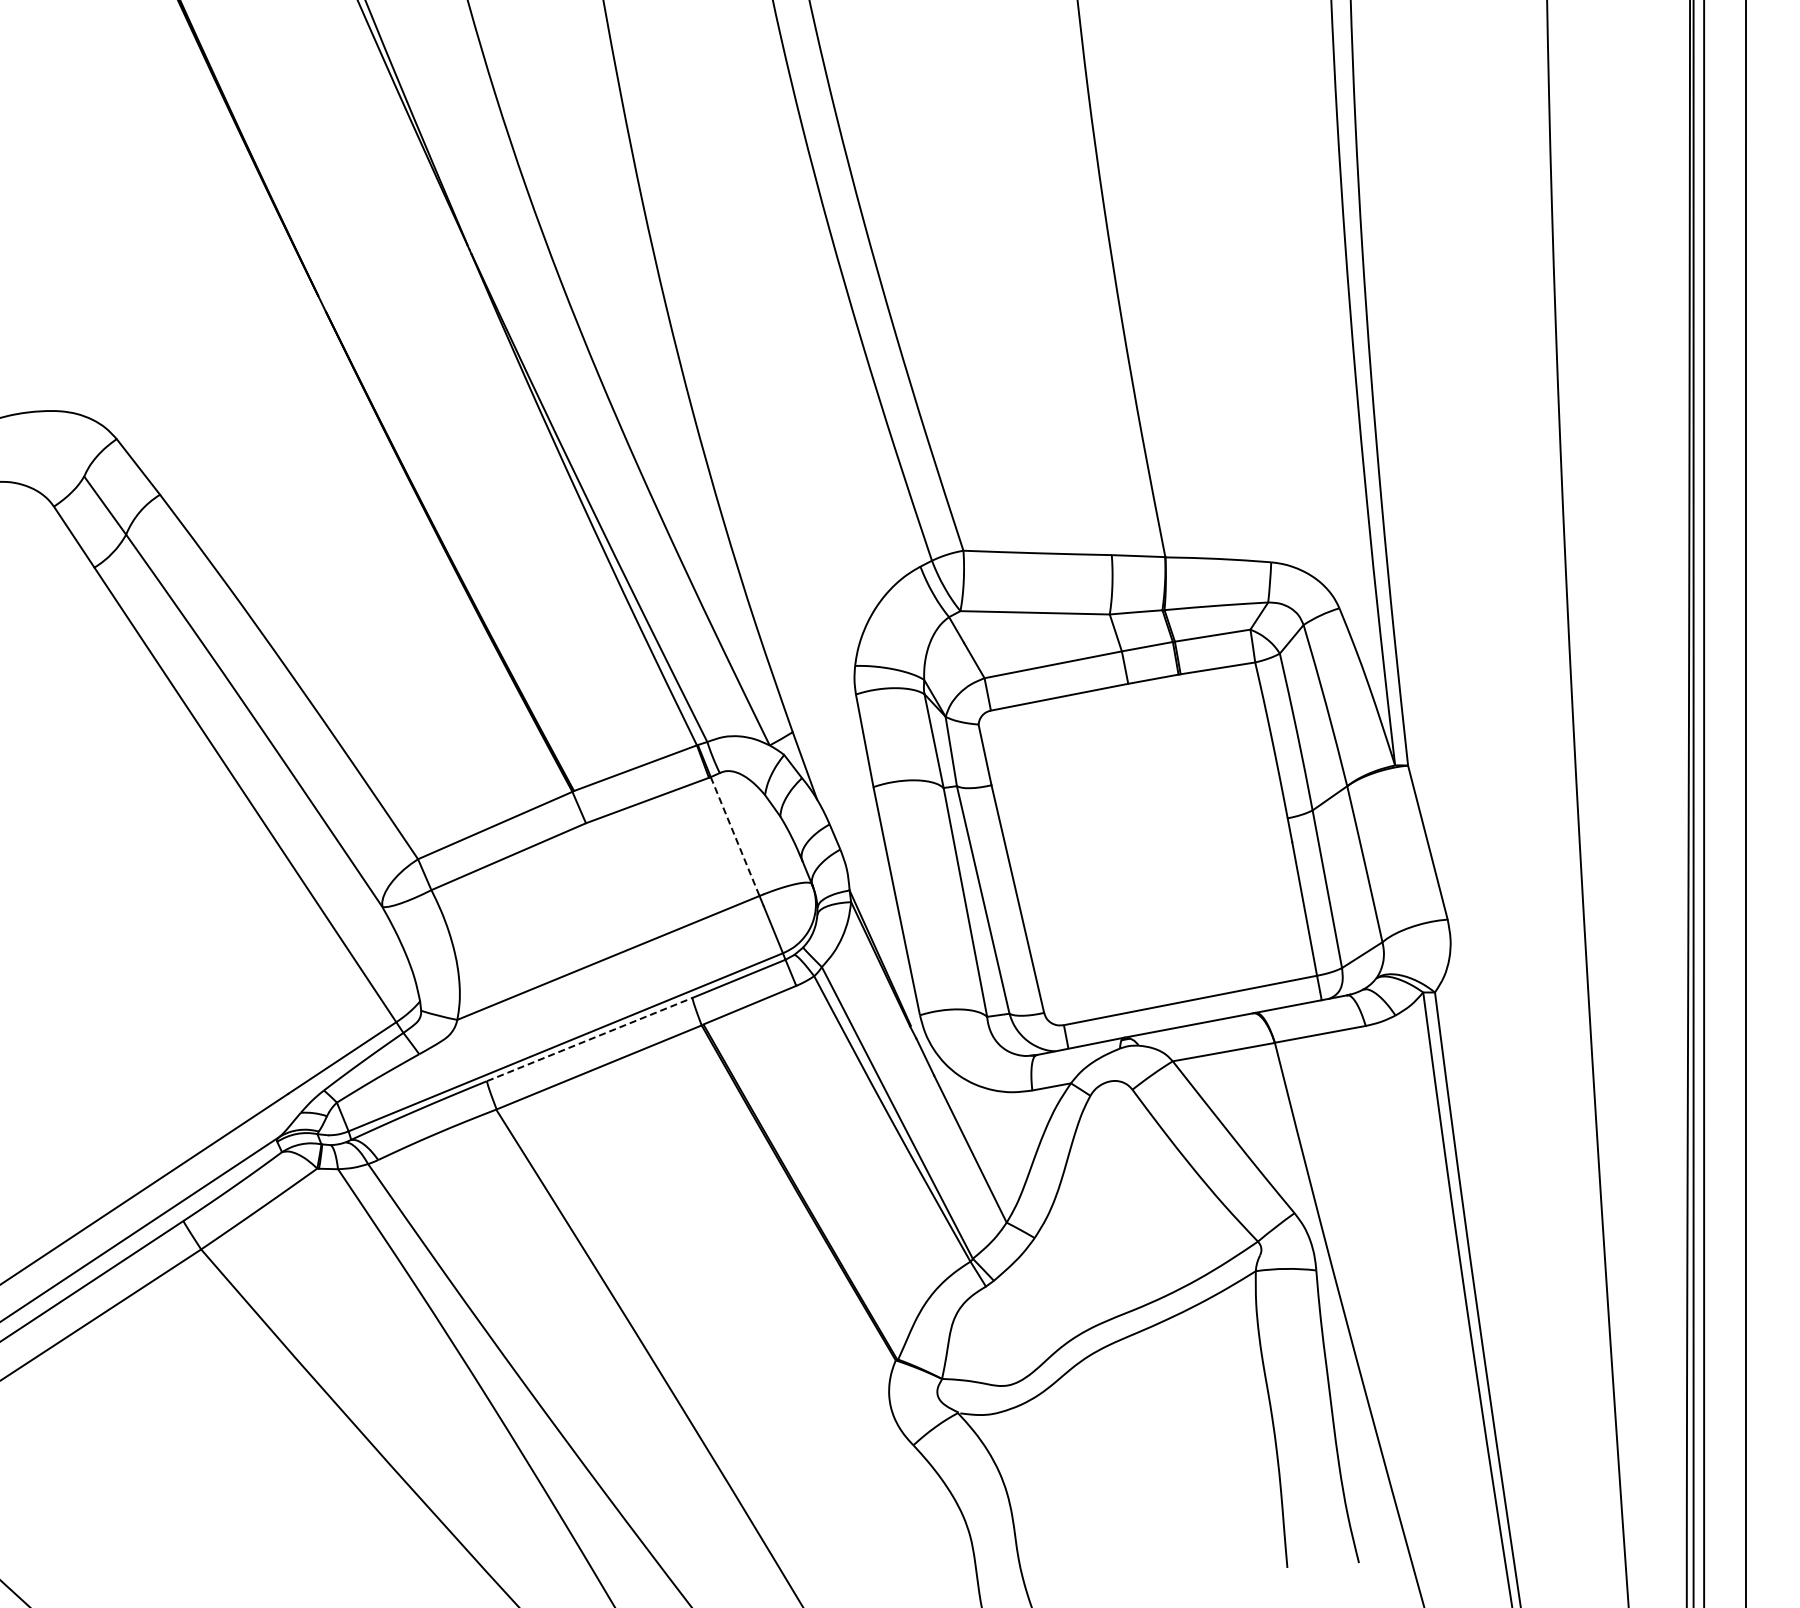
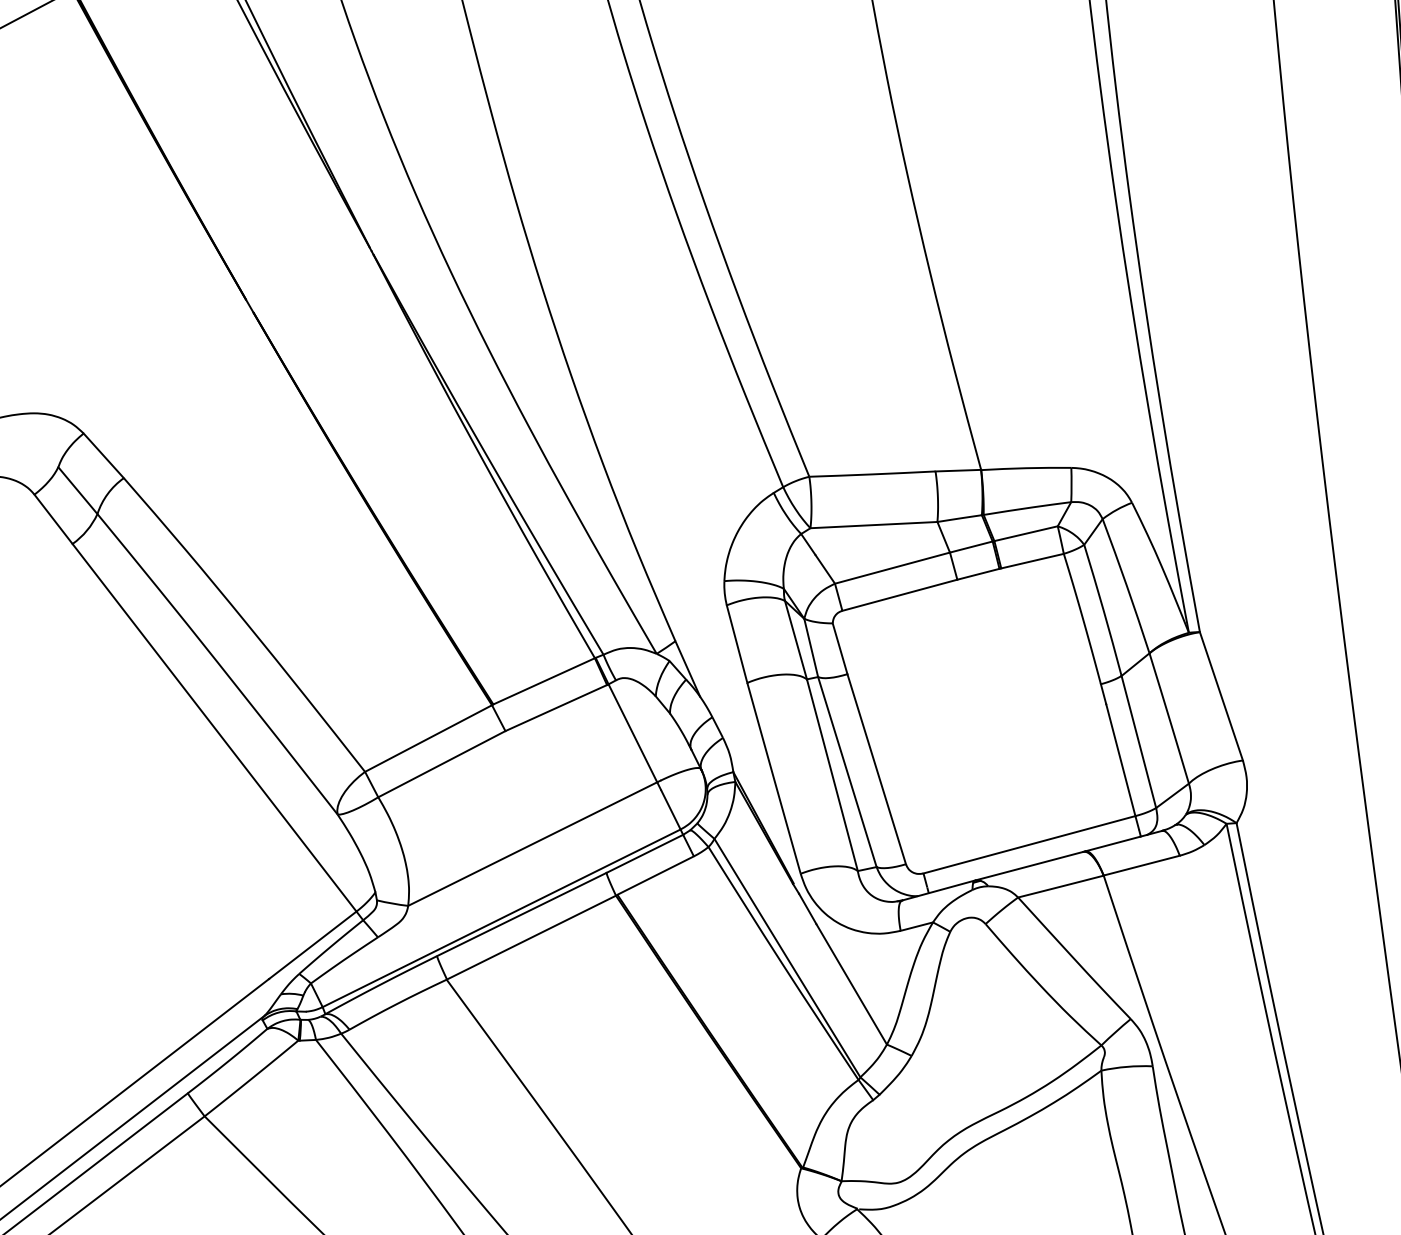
line: (735, 837) -> (633, 734), dashed -> solid
line: (589, 1039) -> (521, 914), dashed -> solid

